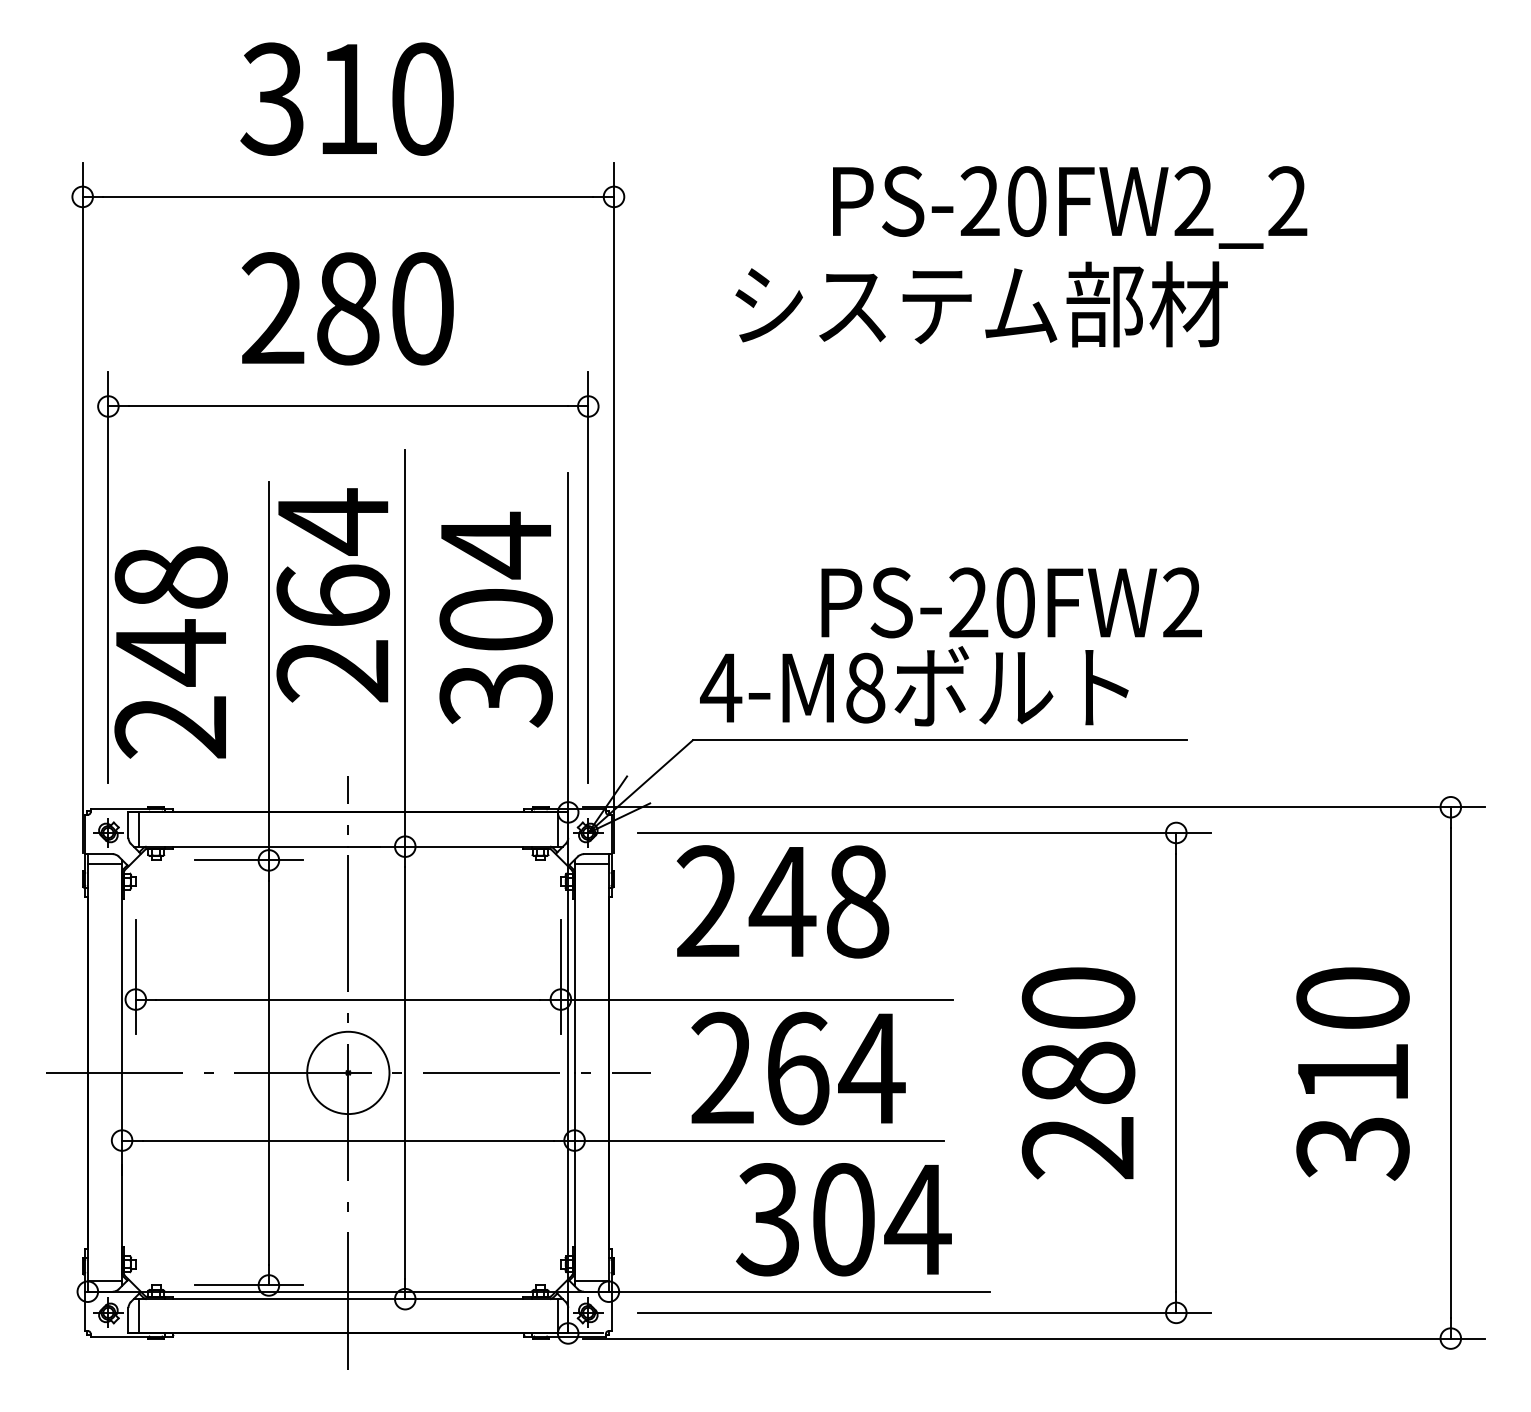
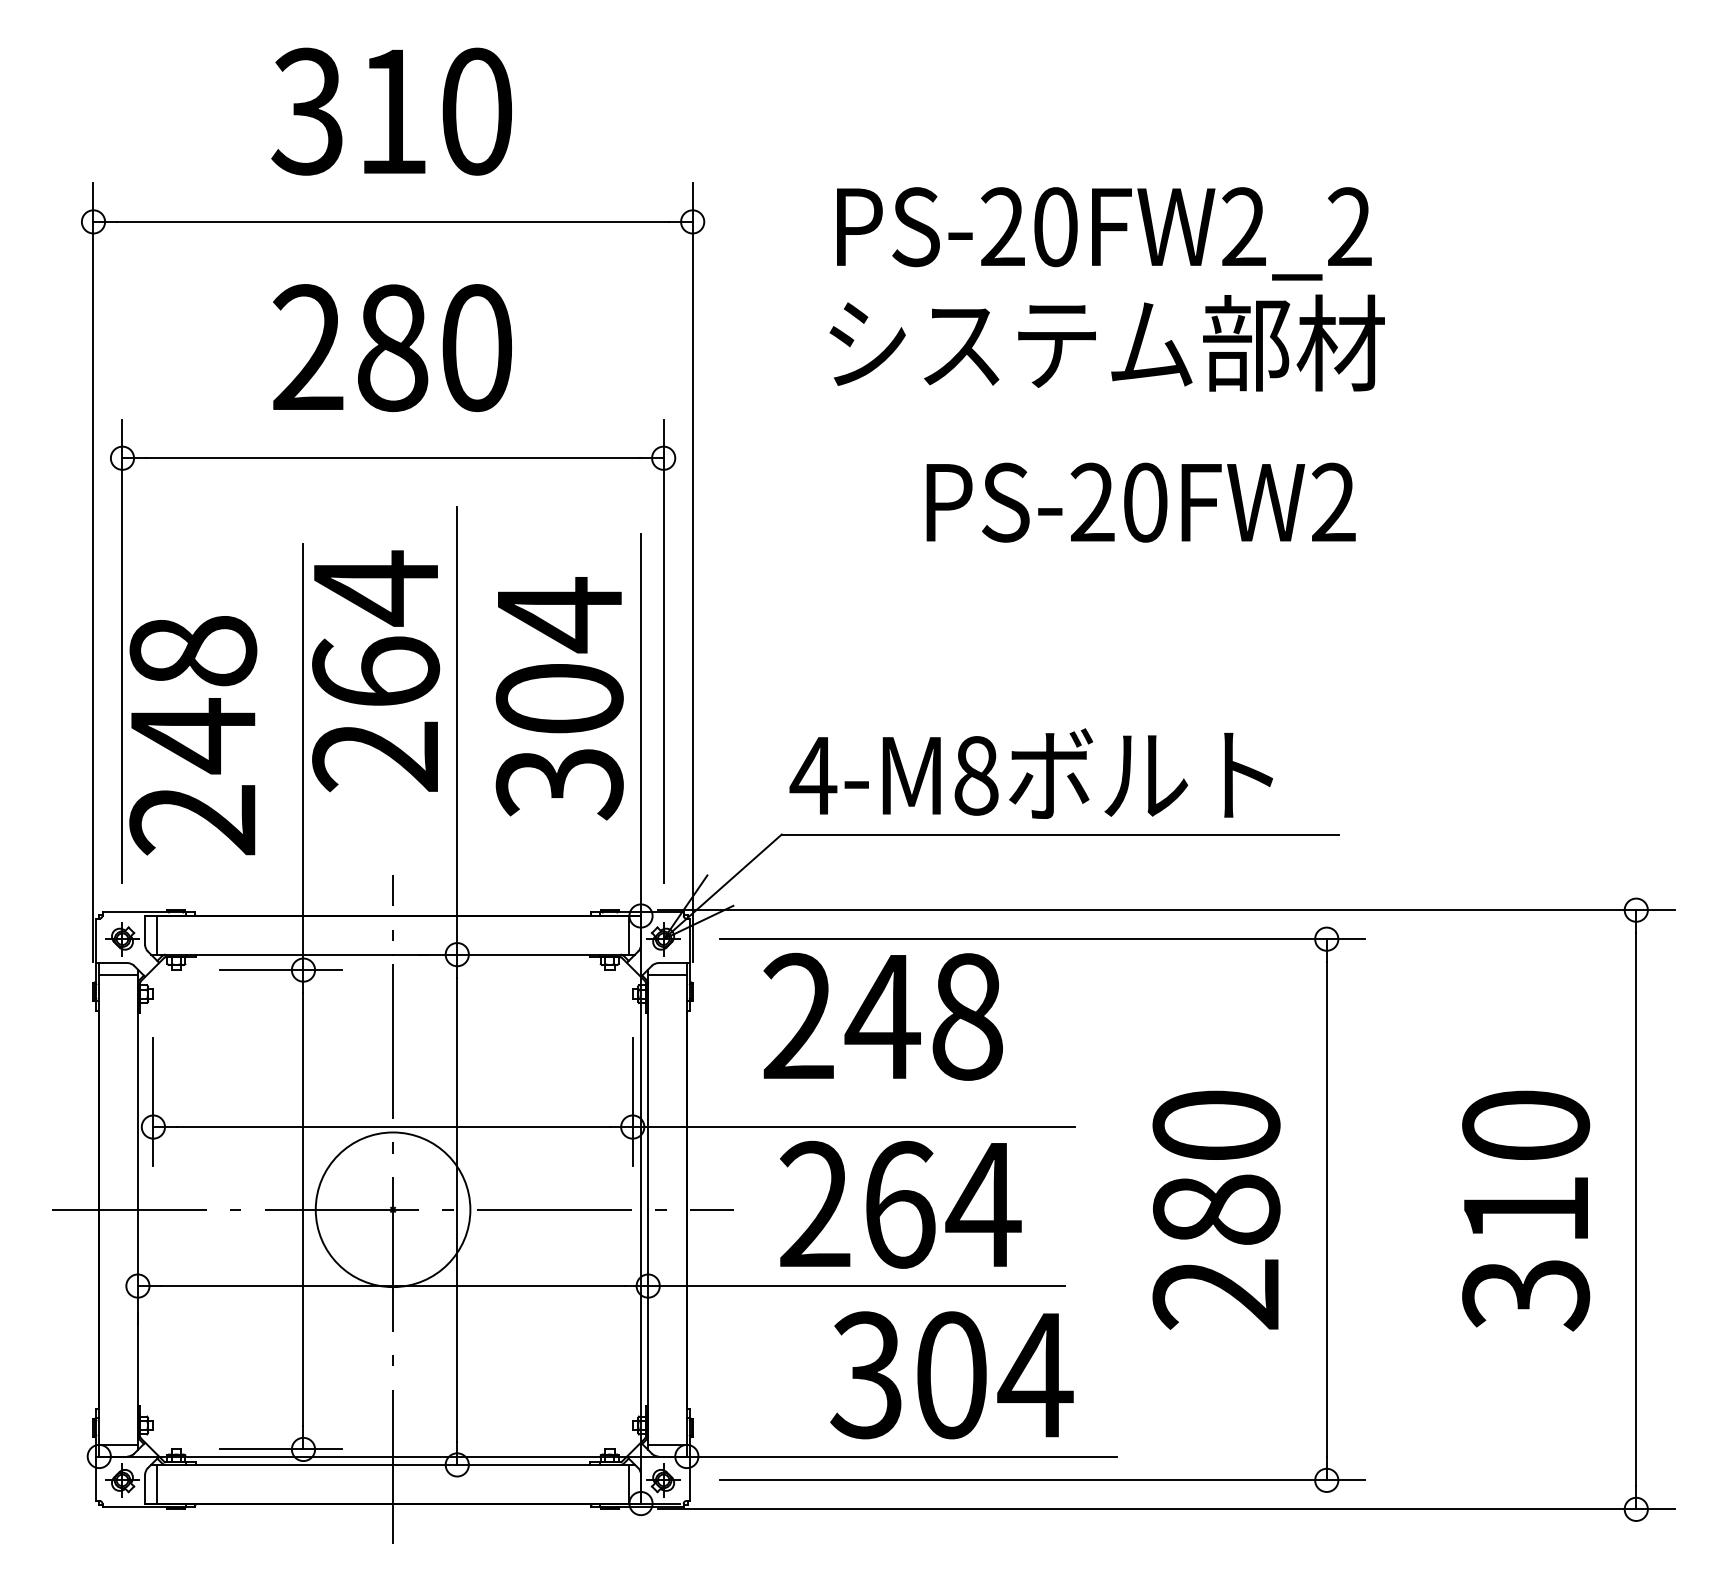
text: (1070, 207) -> (1104, 233), moved
text: (1011, 602) -> (1140, 502), moved
circle: (347, 1072) -> (392, 1209), size x1.67

